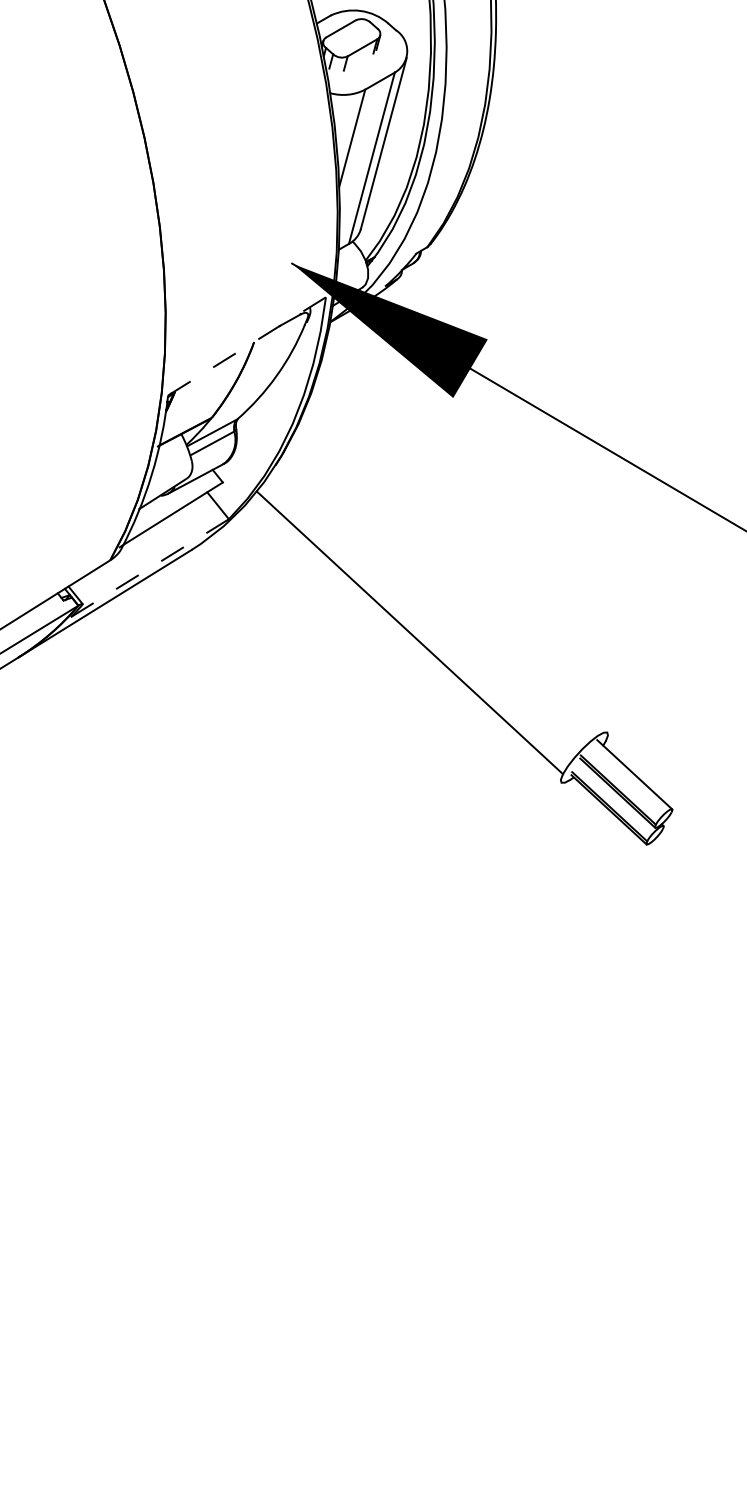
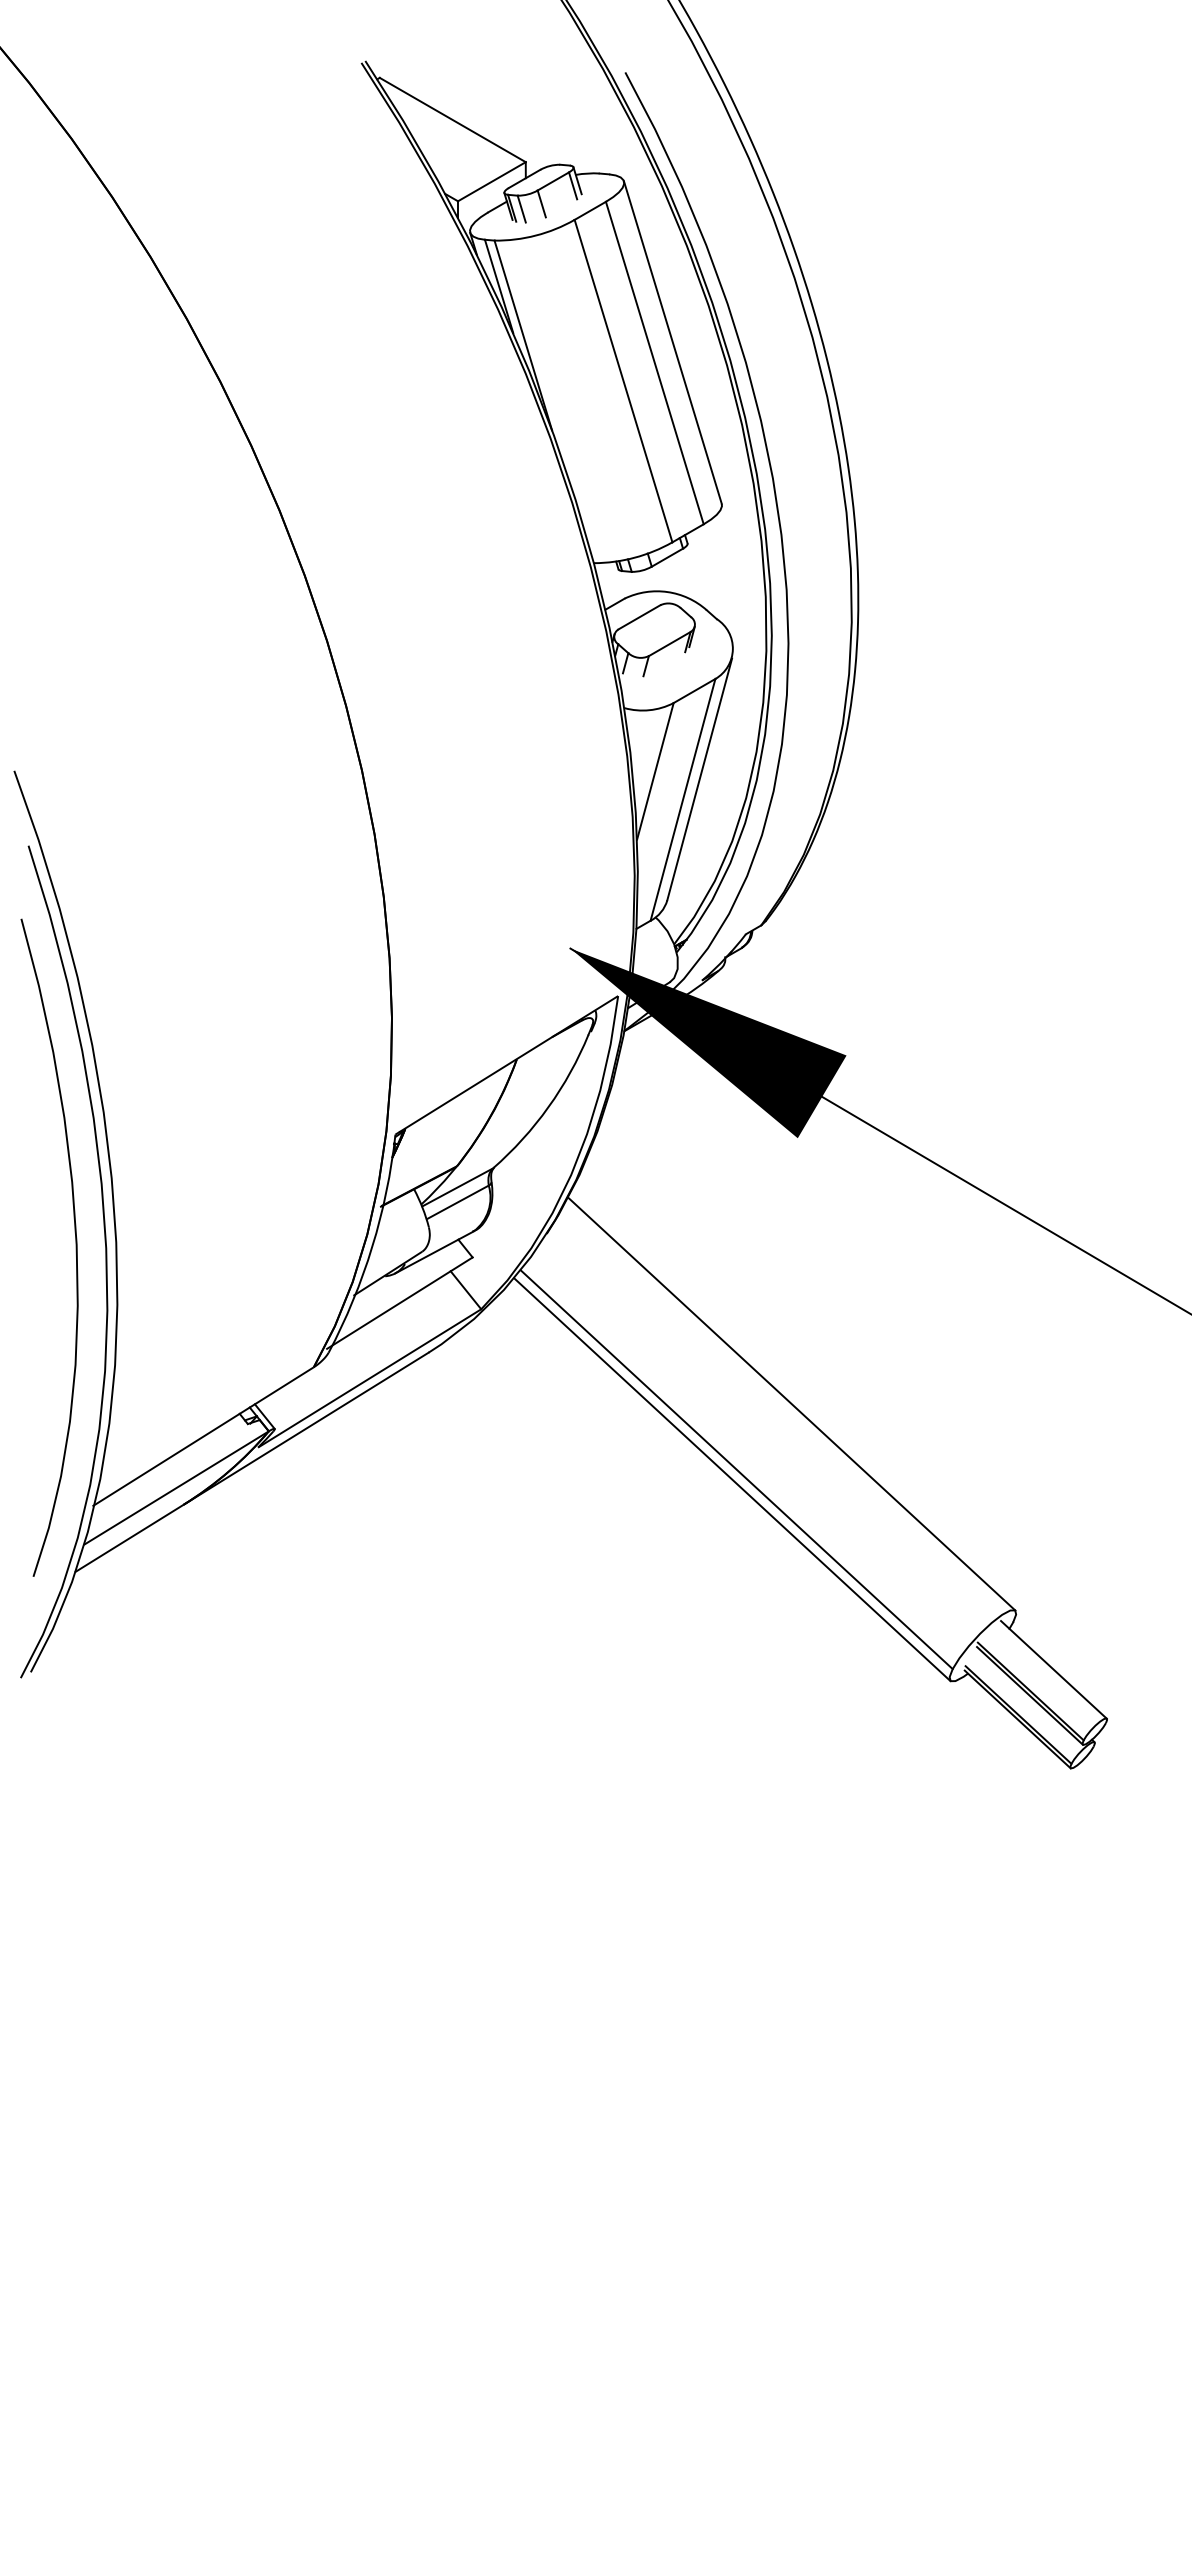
line: (247, 345) -> (507, 1064), dashed -> solid
line: (149, 568) -> (368, 1378), dashed -> solid
line: (448, 585) -> (791, 1403), added
line: (406, 639) -> (732, 1479), added

